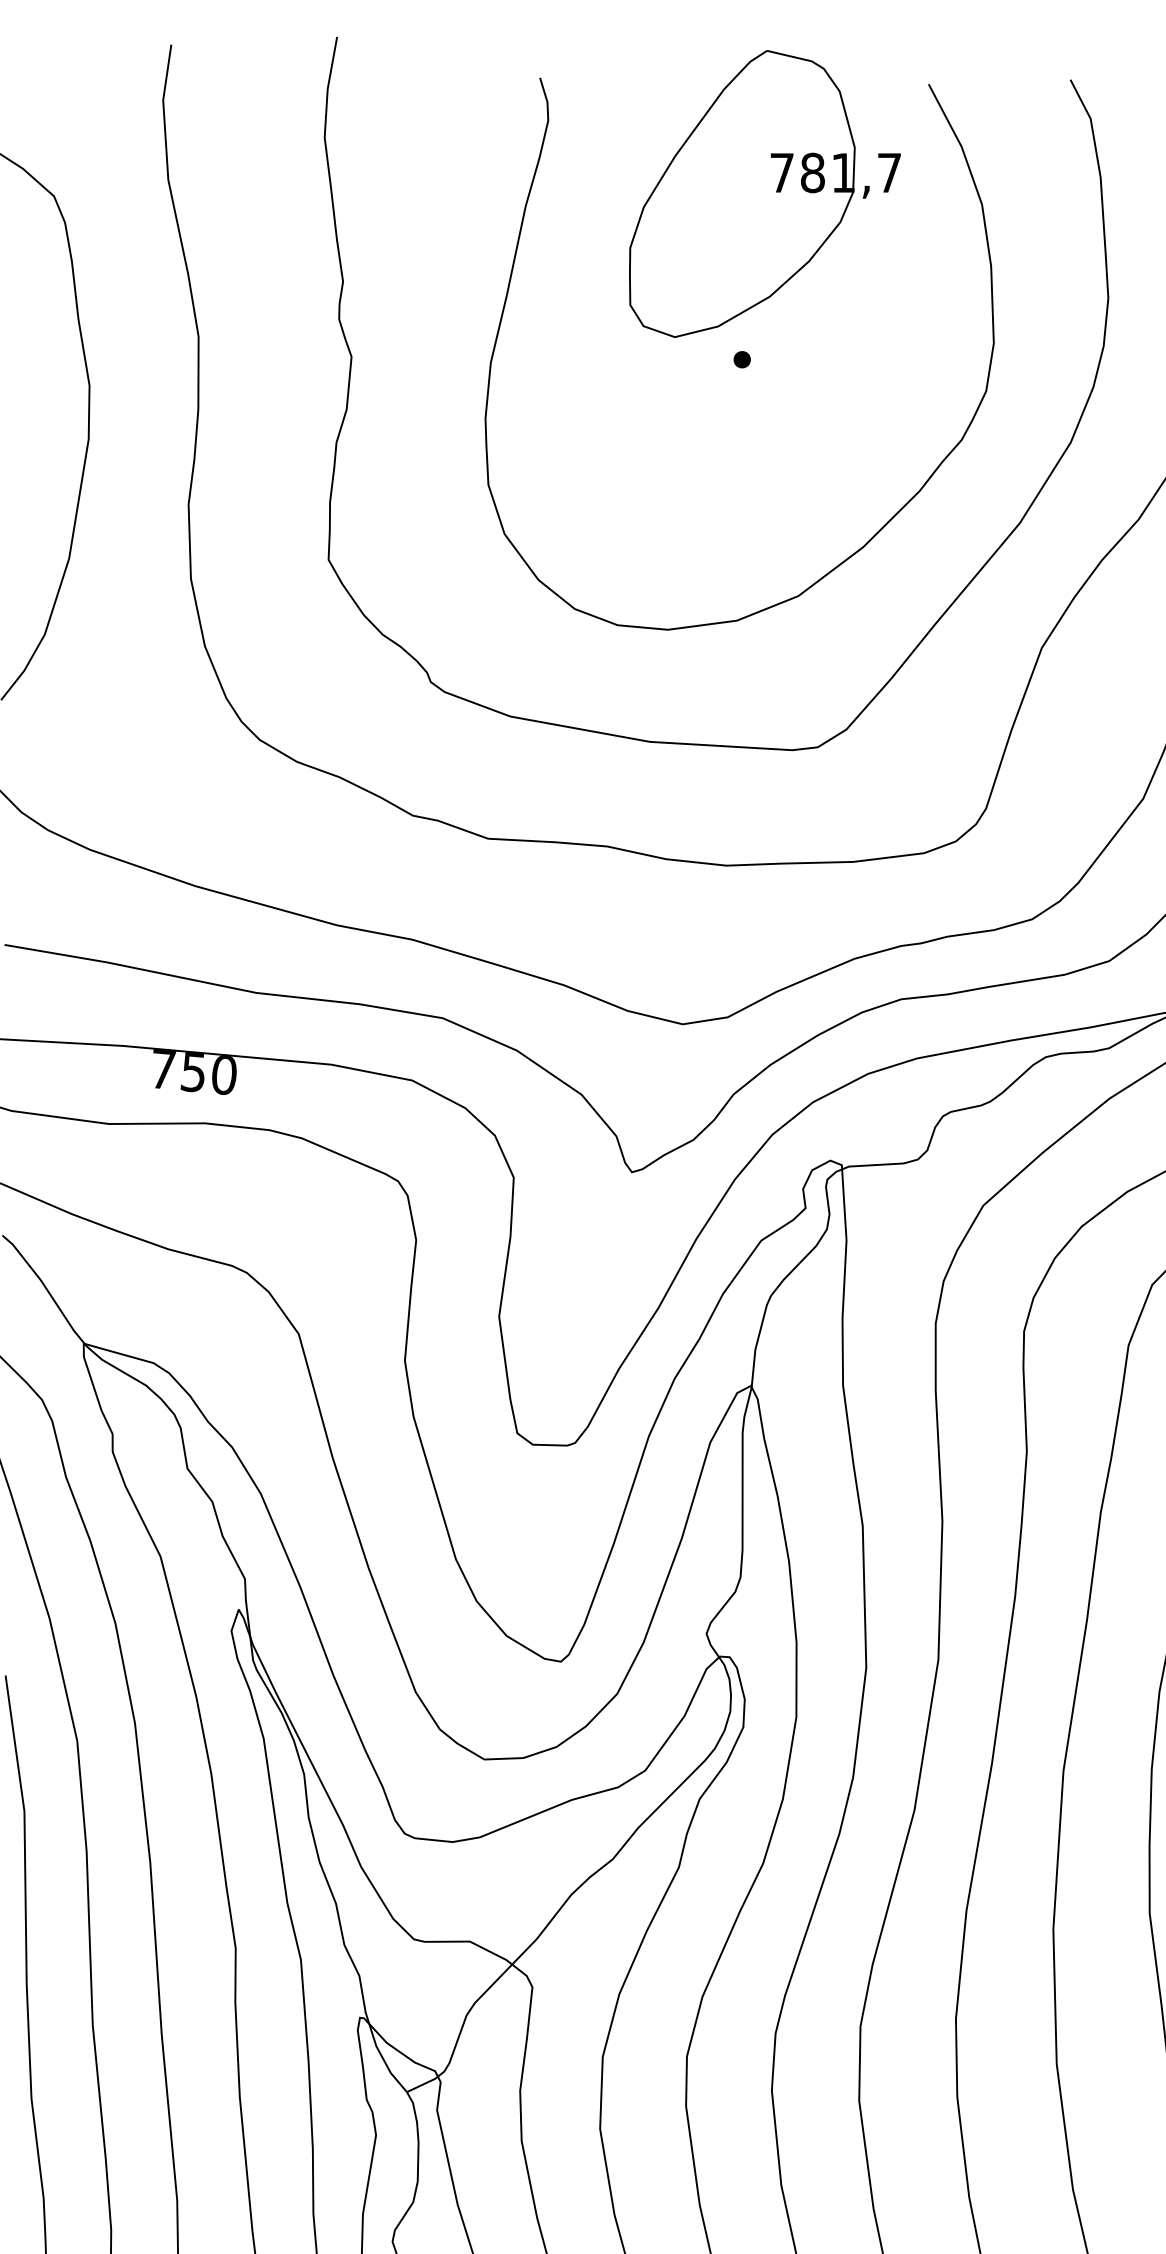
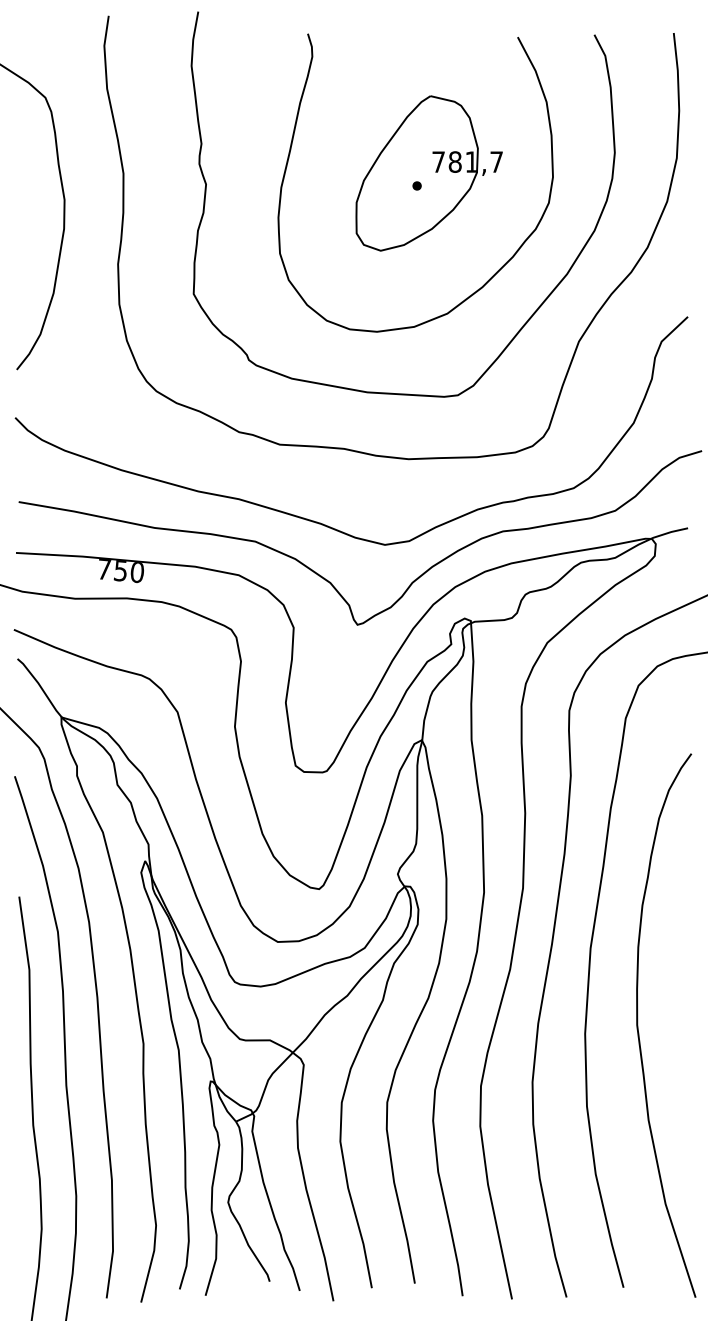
part: (763, 194) -> (428, 173), moved

